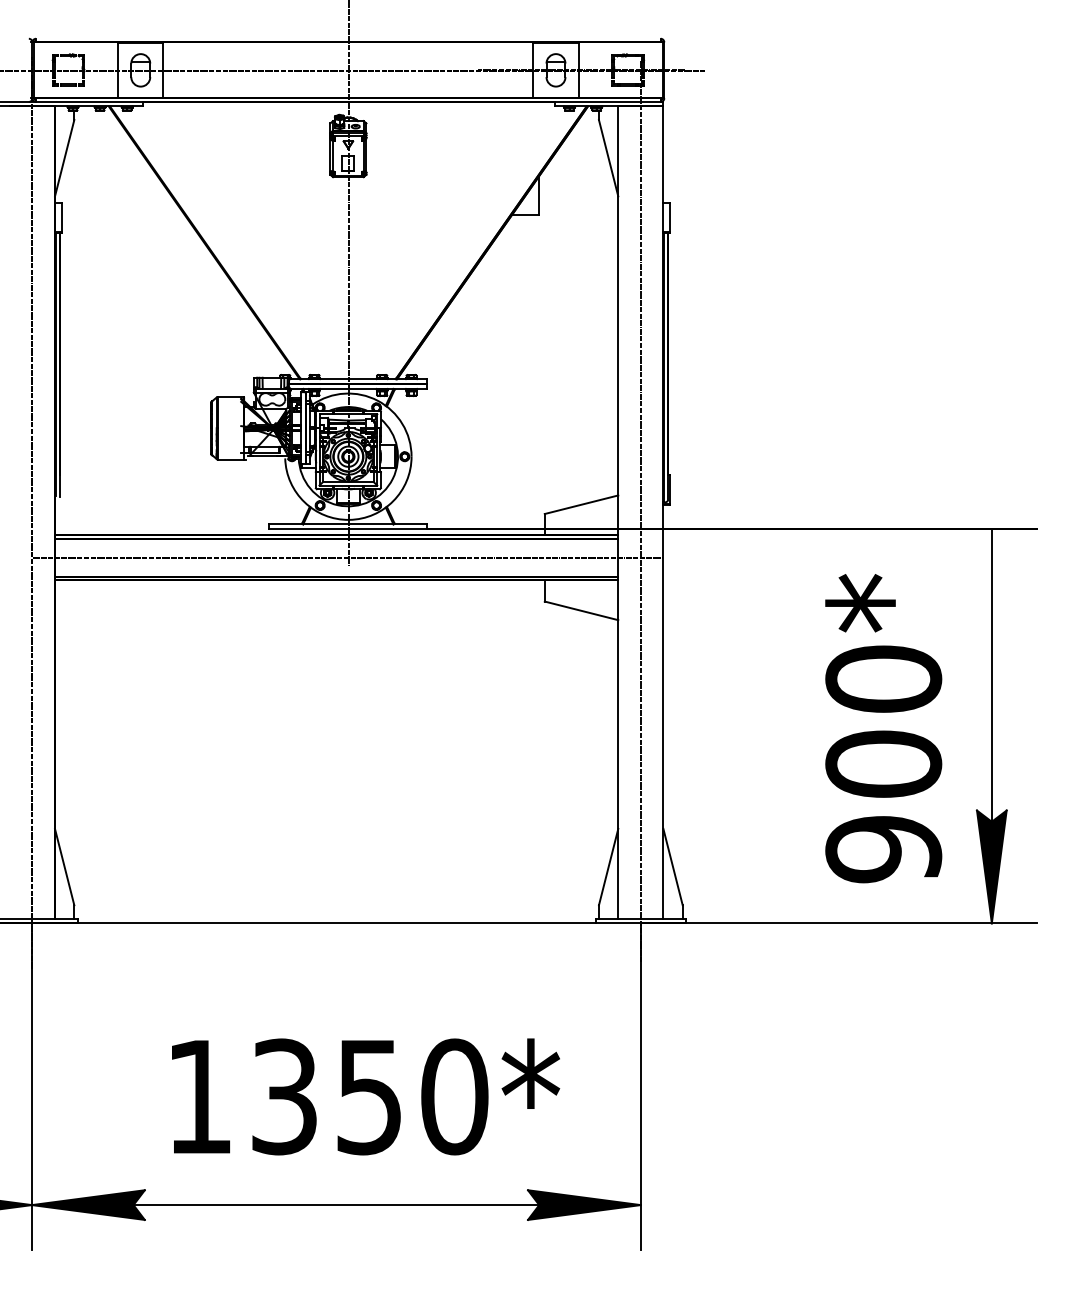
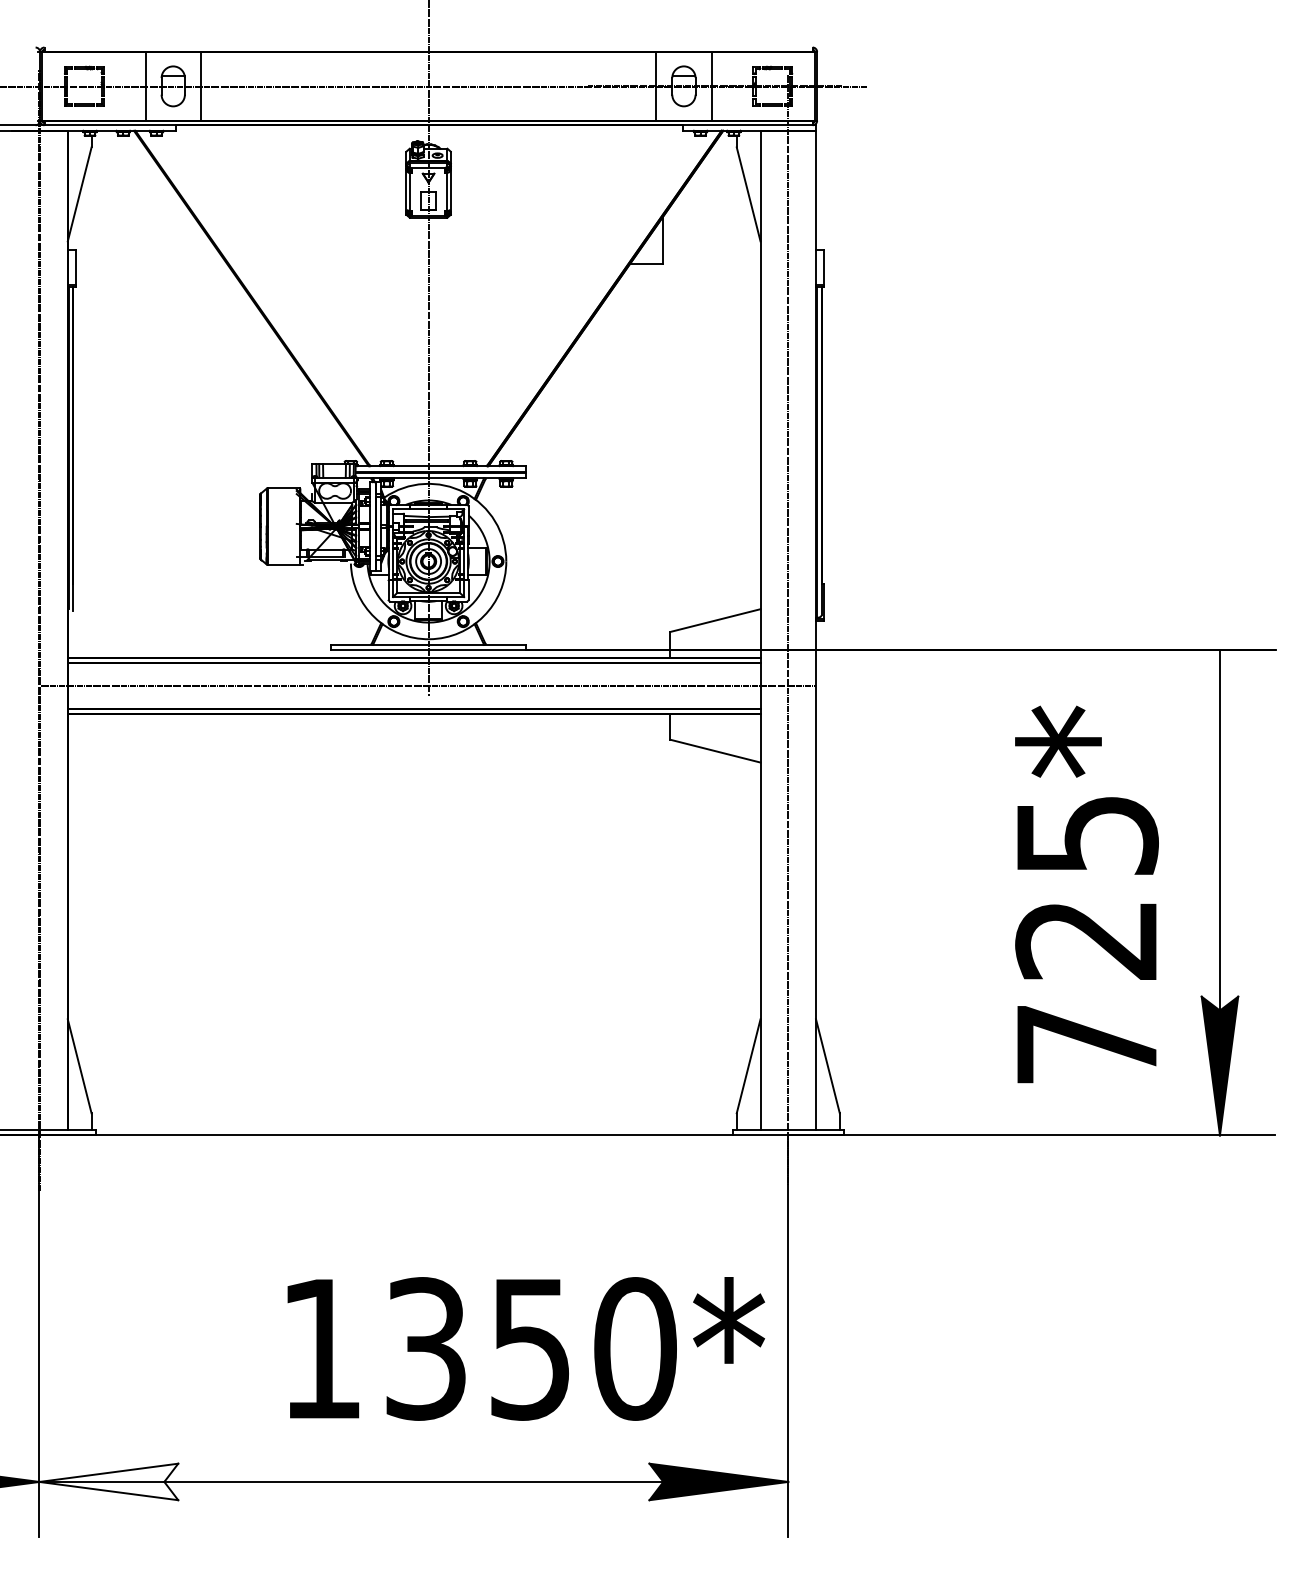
text: (883, 764) -> (1086, 939), 900* -> 725*
text: (365, 1096) -> (525, 1348), moved
fill: (88, 1204) -> (108, 1481), removed

